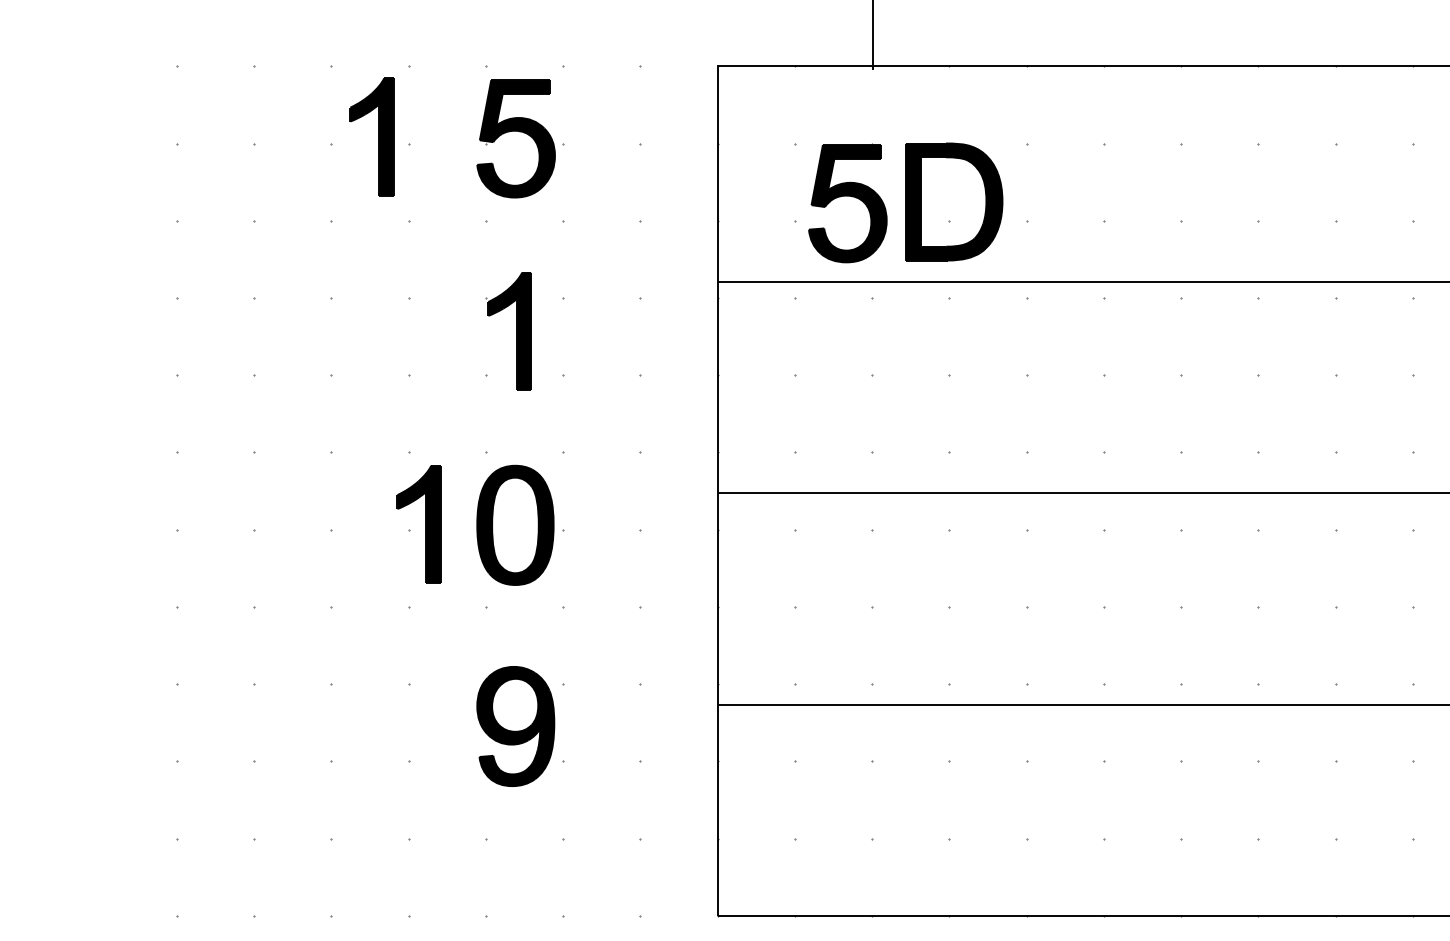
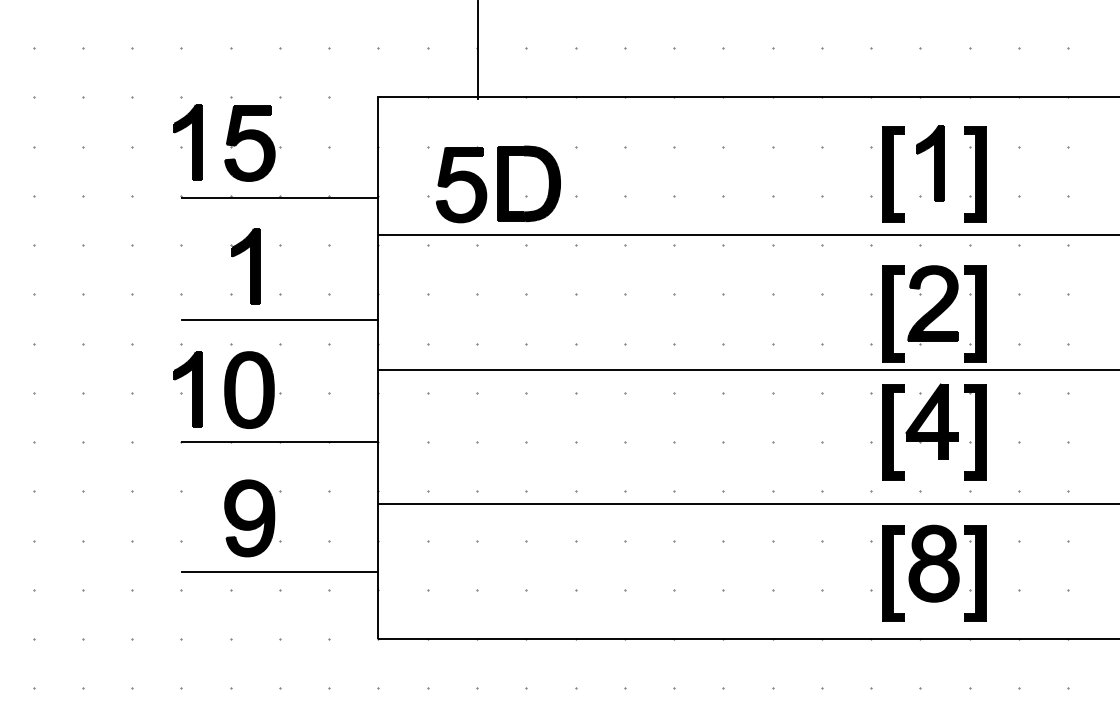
part: (371, 137) -> (187, 142), moved
line: (562, 223) -> (279, 197), added
line: (562, 416) -> (279, 320), added
line: (562, 605) -> (279, 441), added
line: (562, 811) -> (279, 572), added

